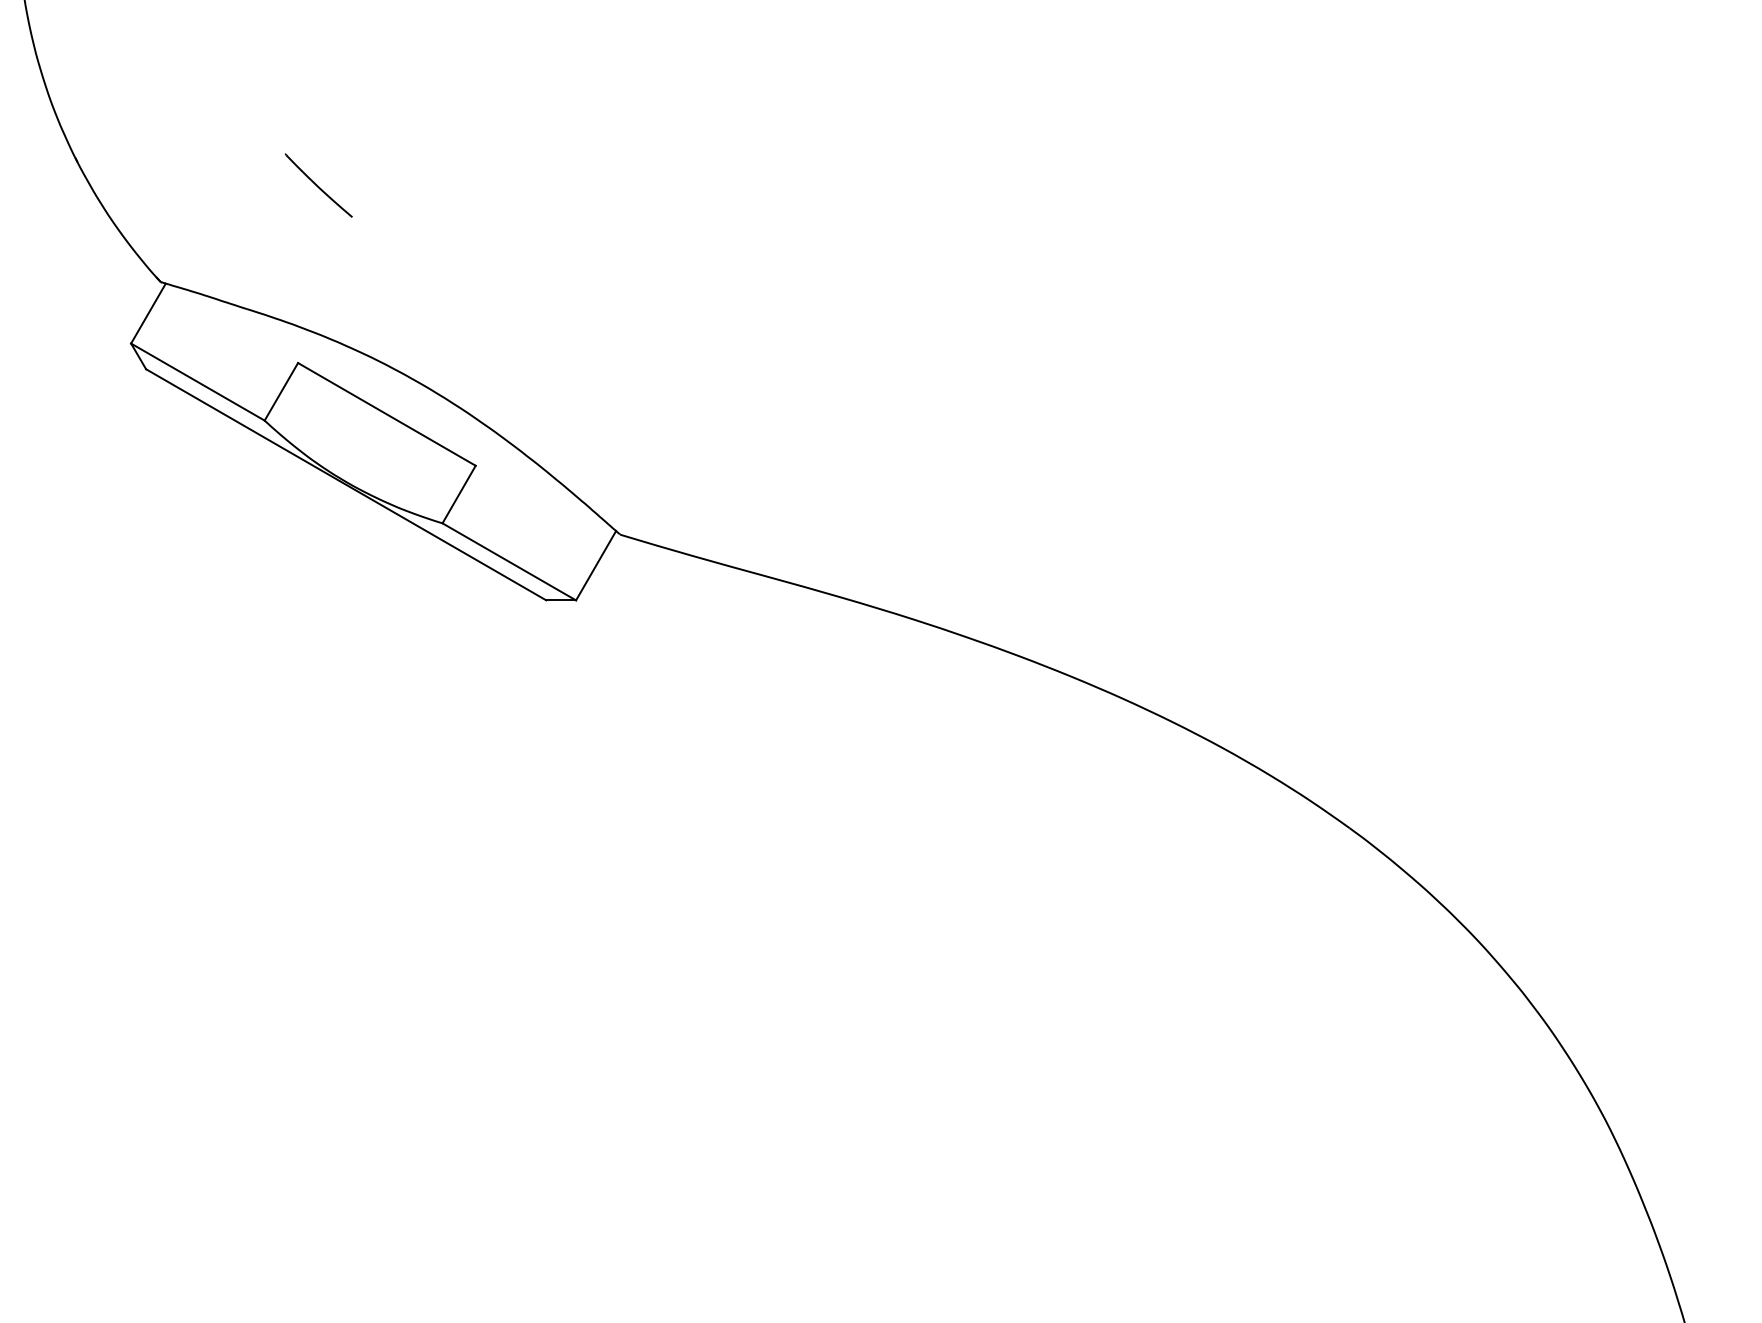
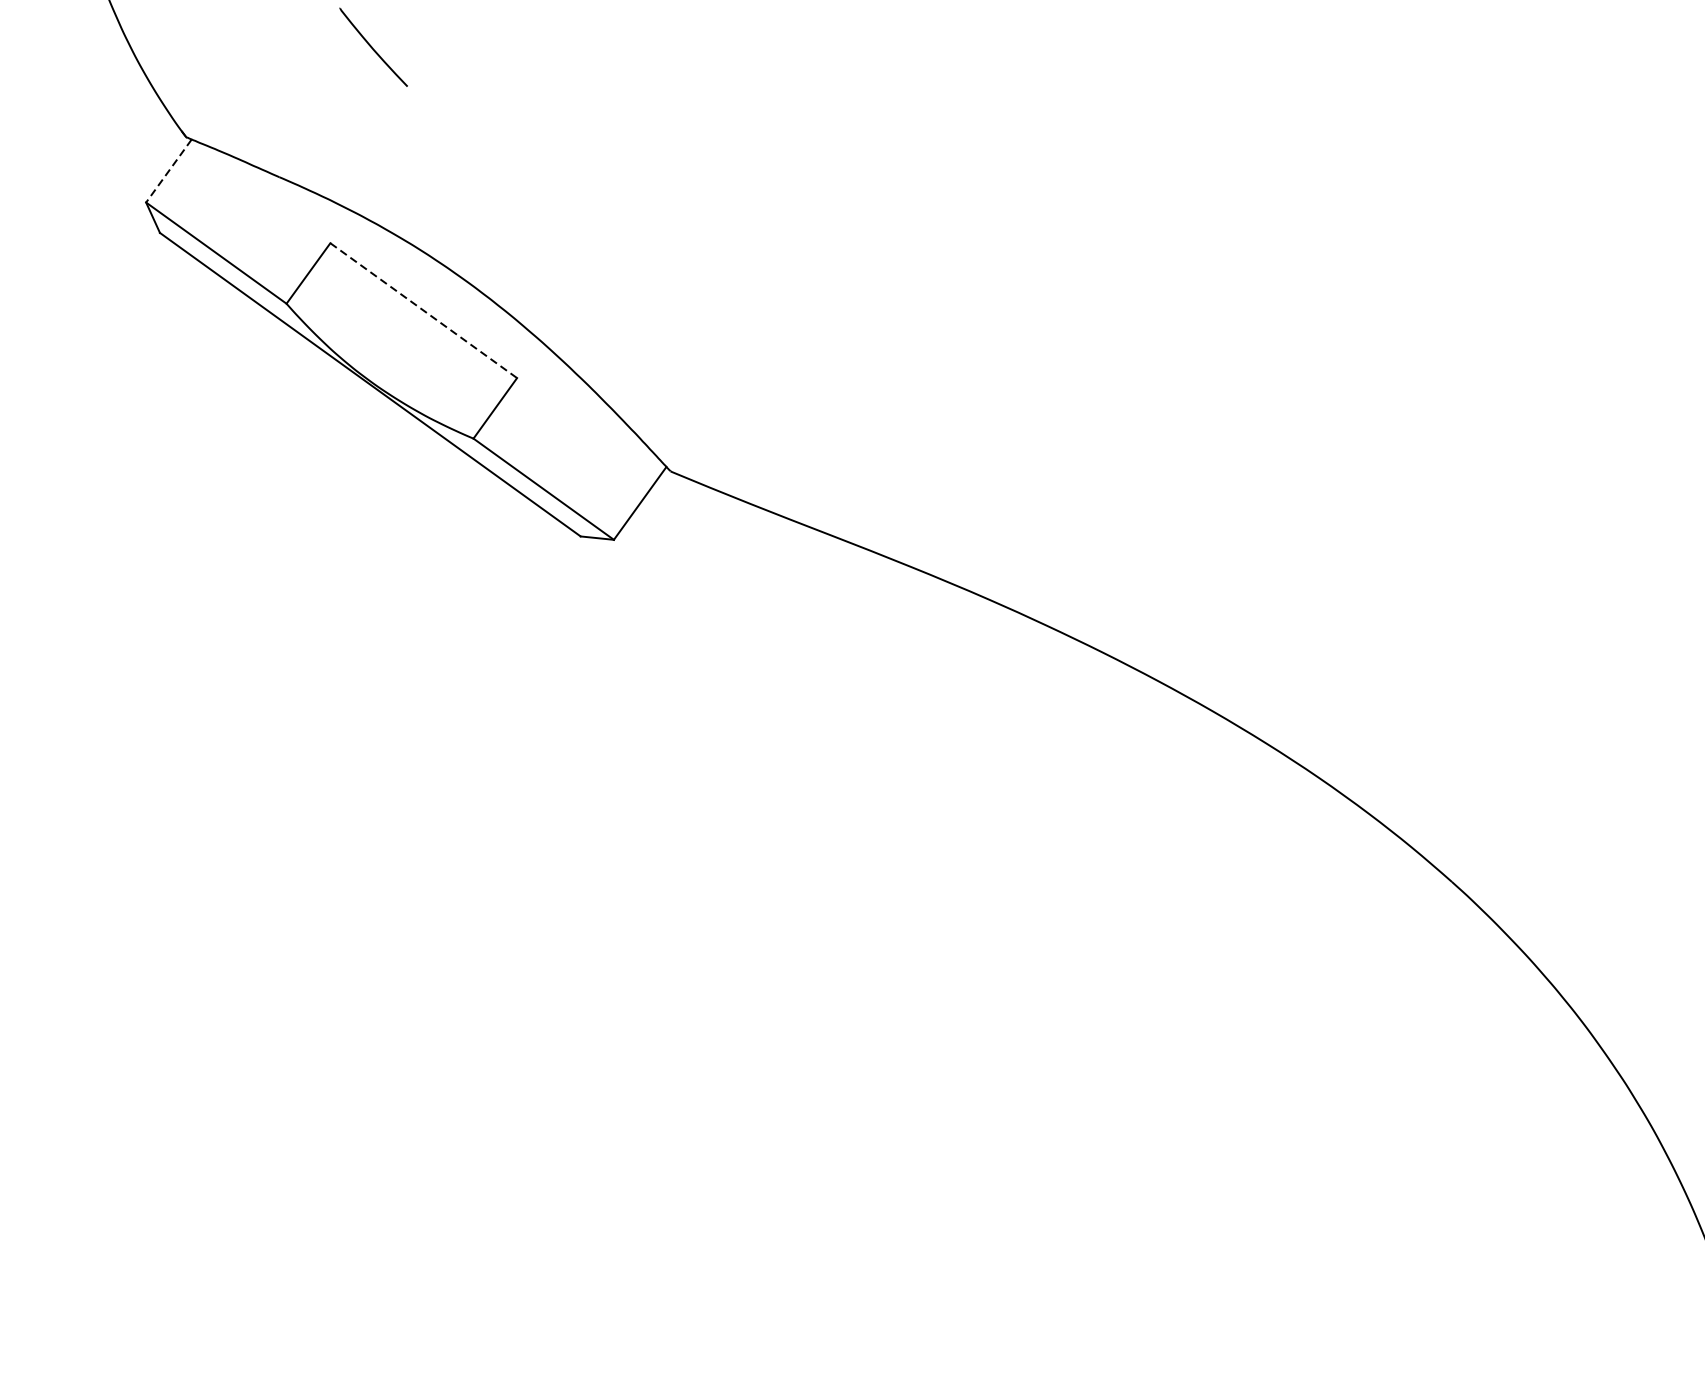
line: (148, 313) -> (168, 170), solid -> dashed
line: (386, 414) -> (423, 310), solid -> dashed

